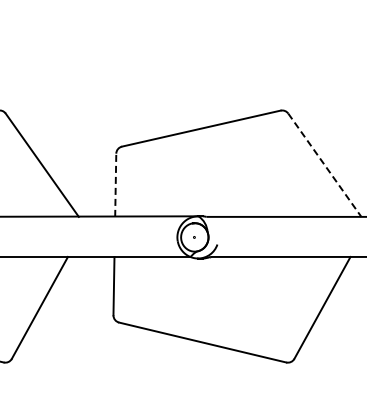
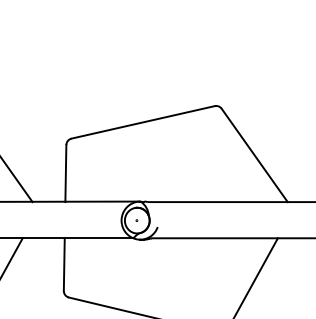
line: (325, 165) -> (255, 155), dashed -> solid
line: (115, 185) -> (65, 173), dashed -> solid

